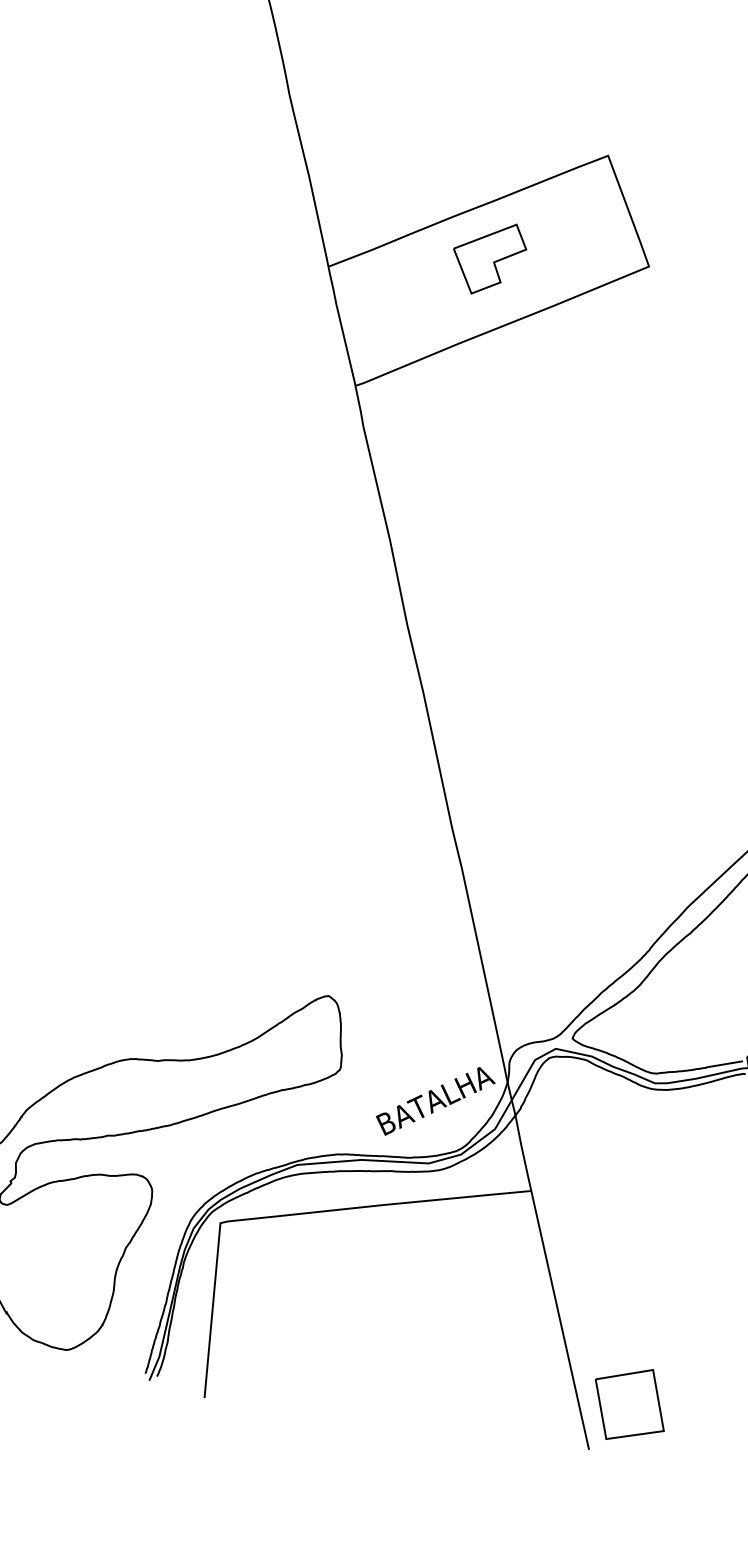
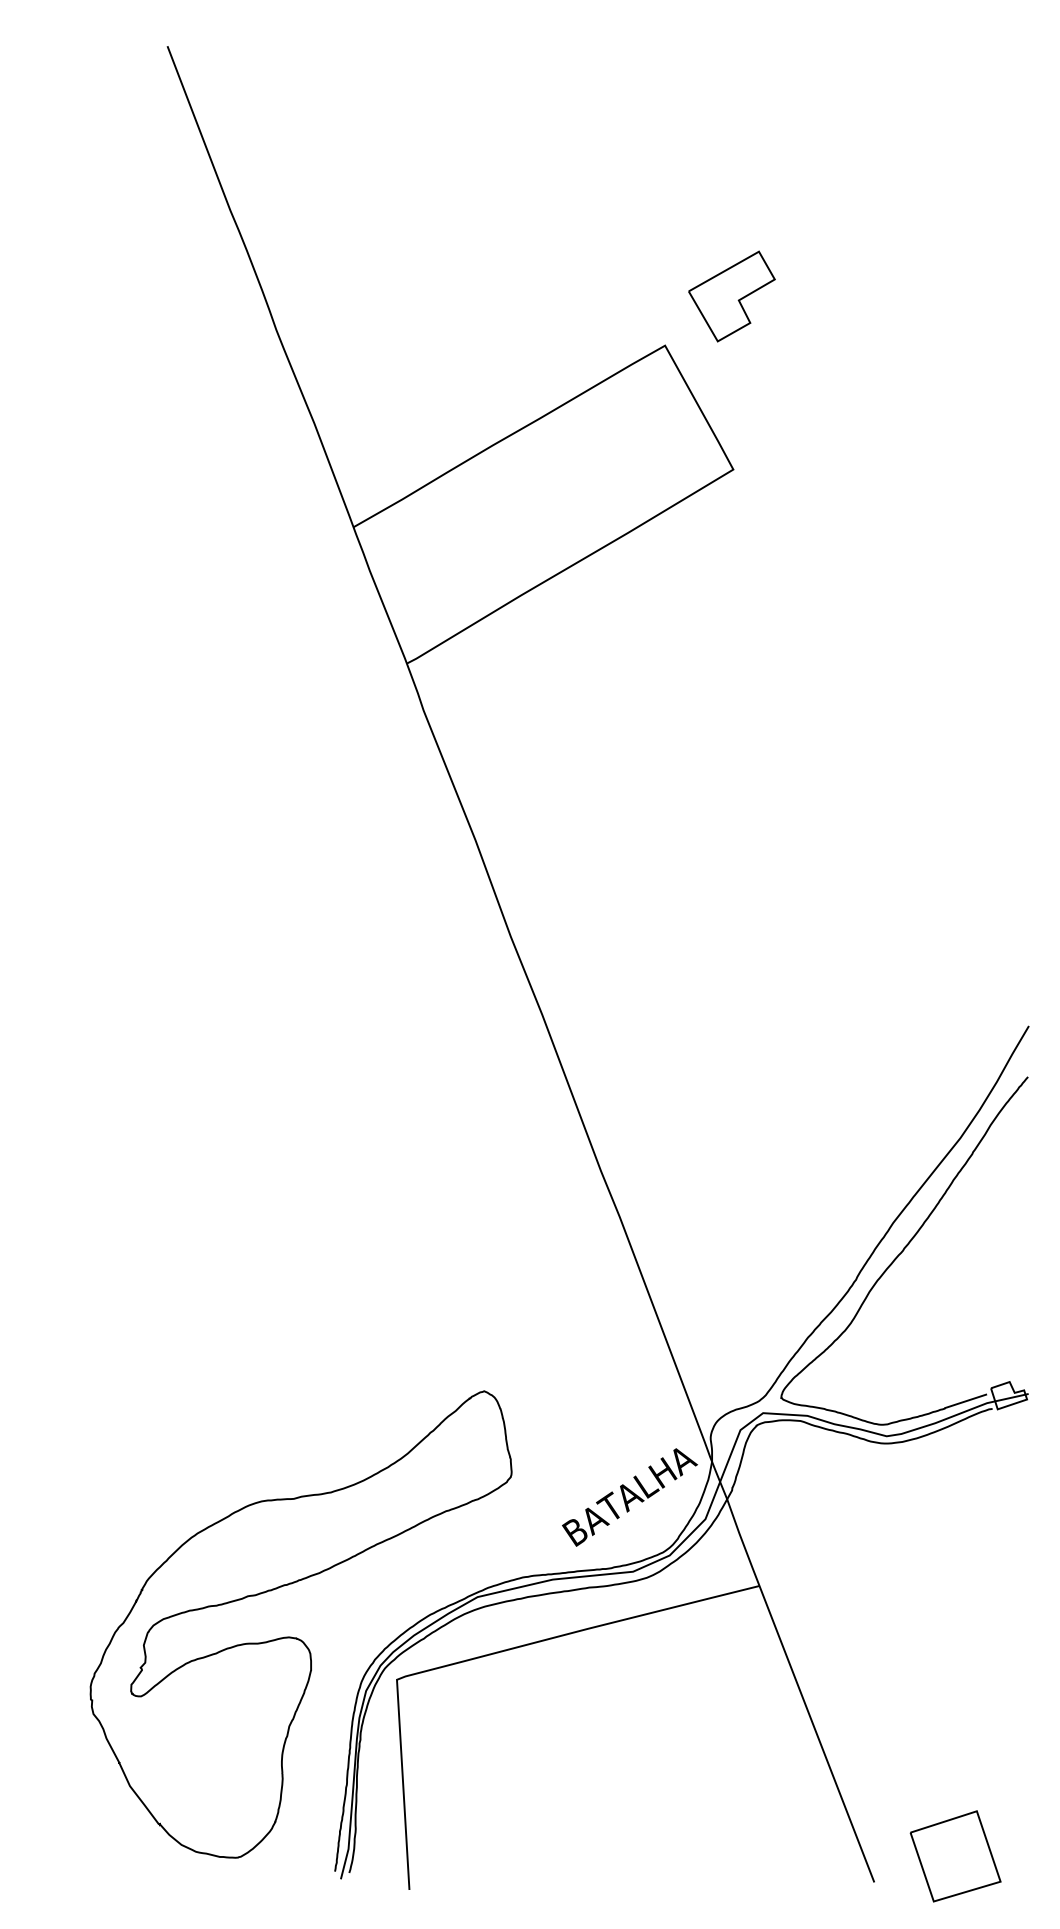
part: (488, 258) -> (731, 296), moved
part: (629, 1404) -> (955, 1856), moved

